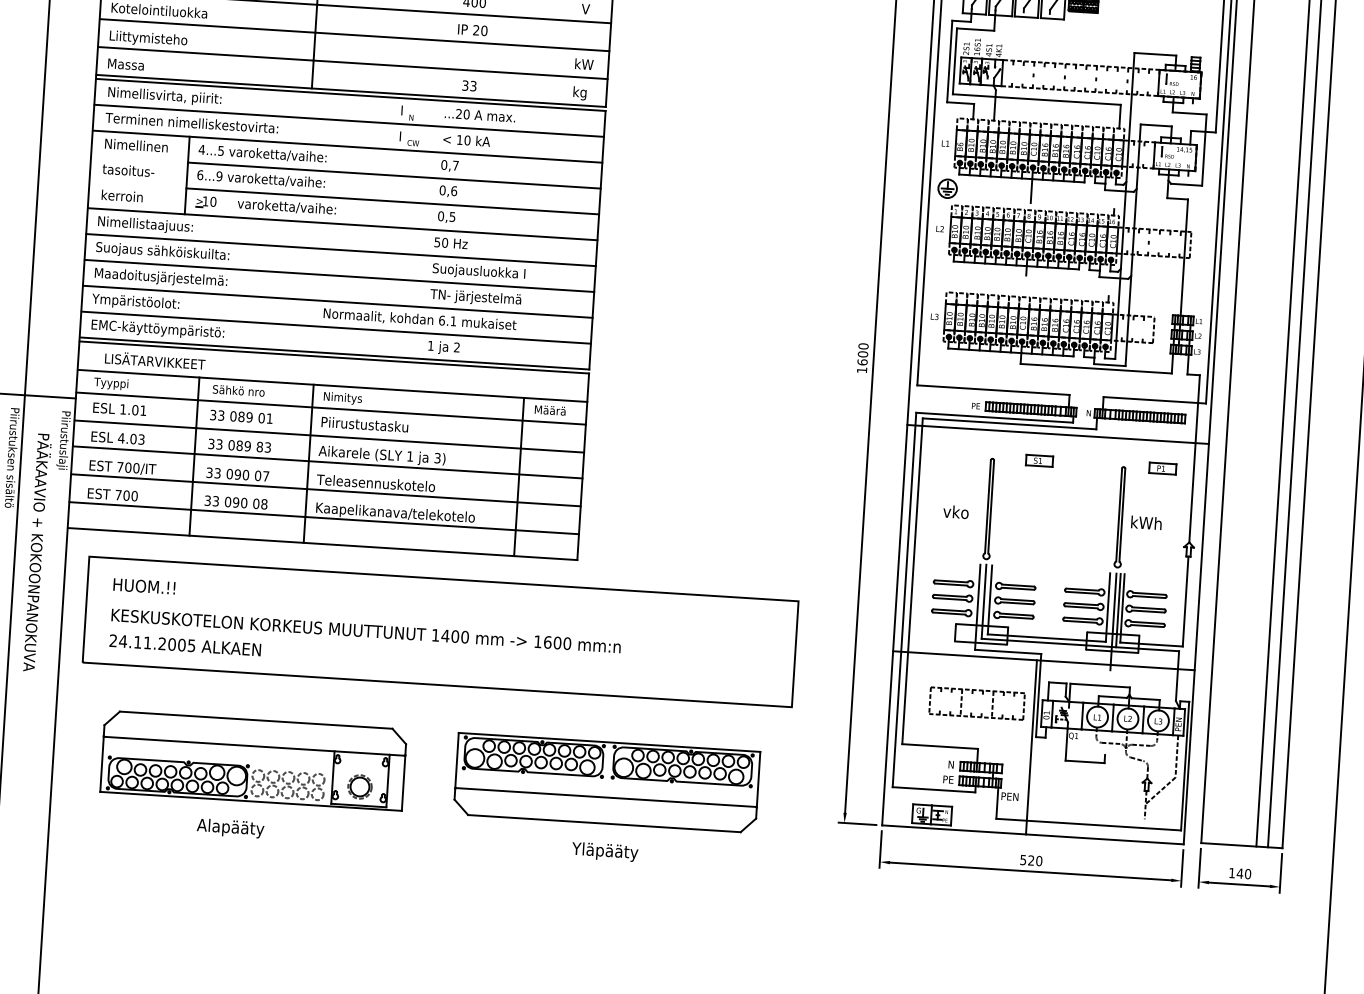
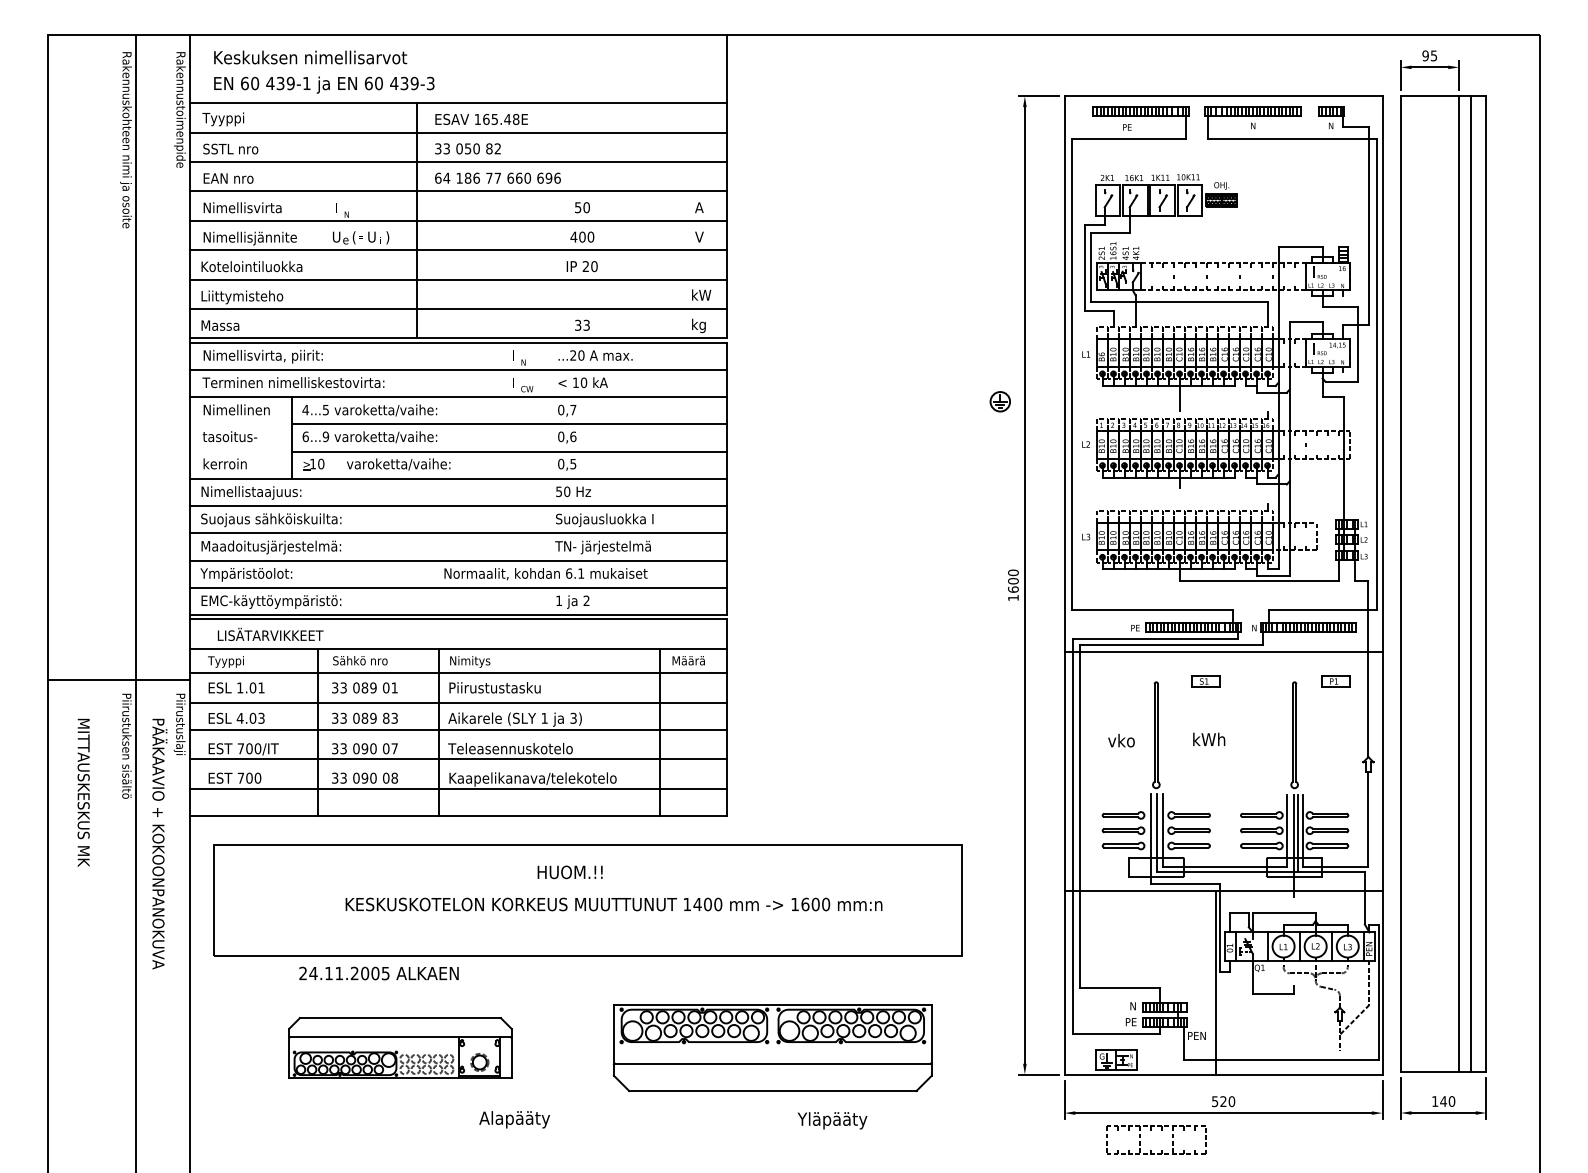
part: (946, 188) -> (999, 401), moved
text: (1146, 522) -> (1209, 738), moved
text: (143, 586) -> (569, 872), moved
text: (365, 630) -> (613, 904), moved
text: (184, 645) -> (378, 973), moved
part: (973, 693) -> (1151, 1130), moved
part: (253, 760) -> (400, 1047), size x0.7
text: (230, 828) -> (514, 1119), moved
text: (605, 851) -> (832, 1120), moved

